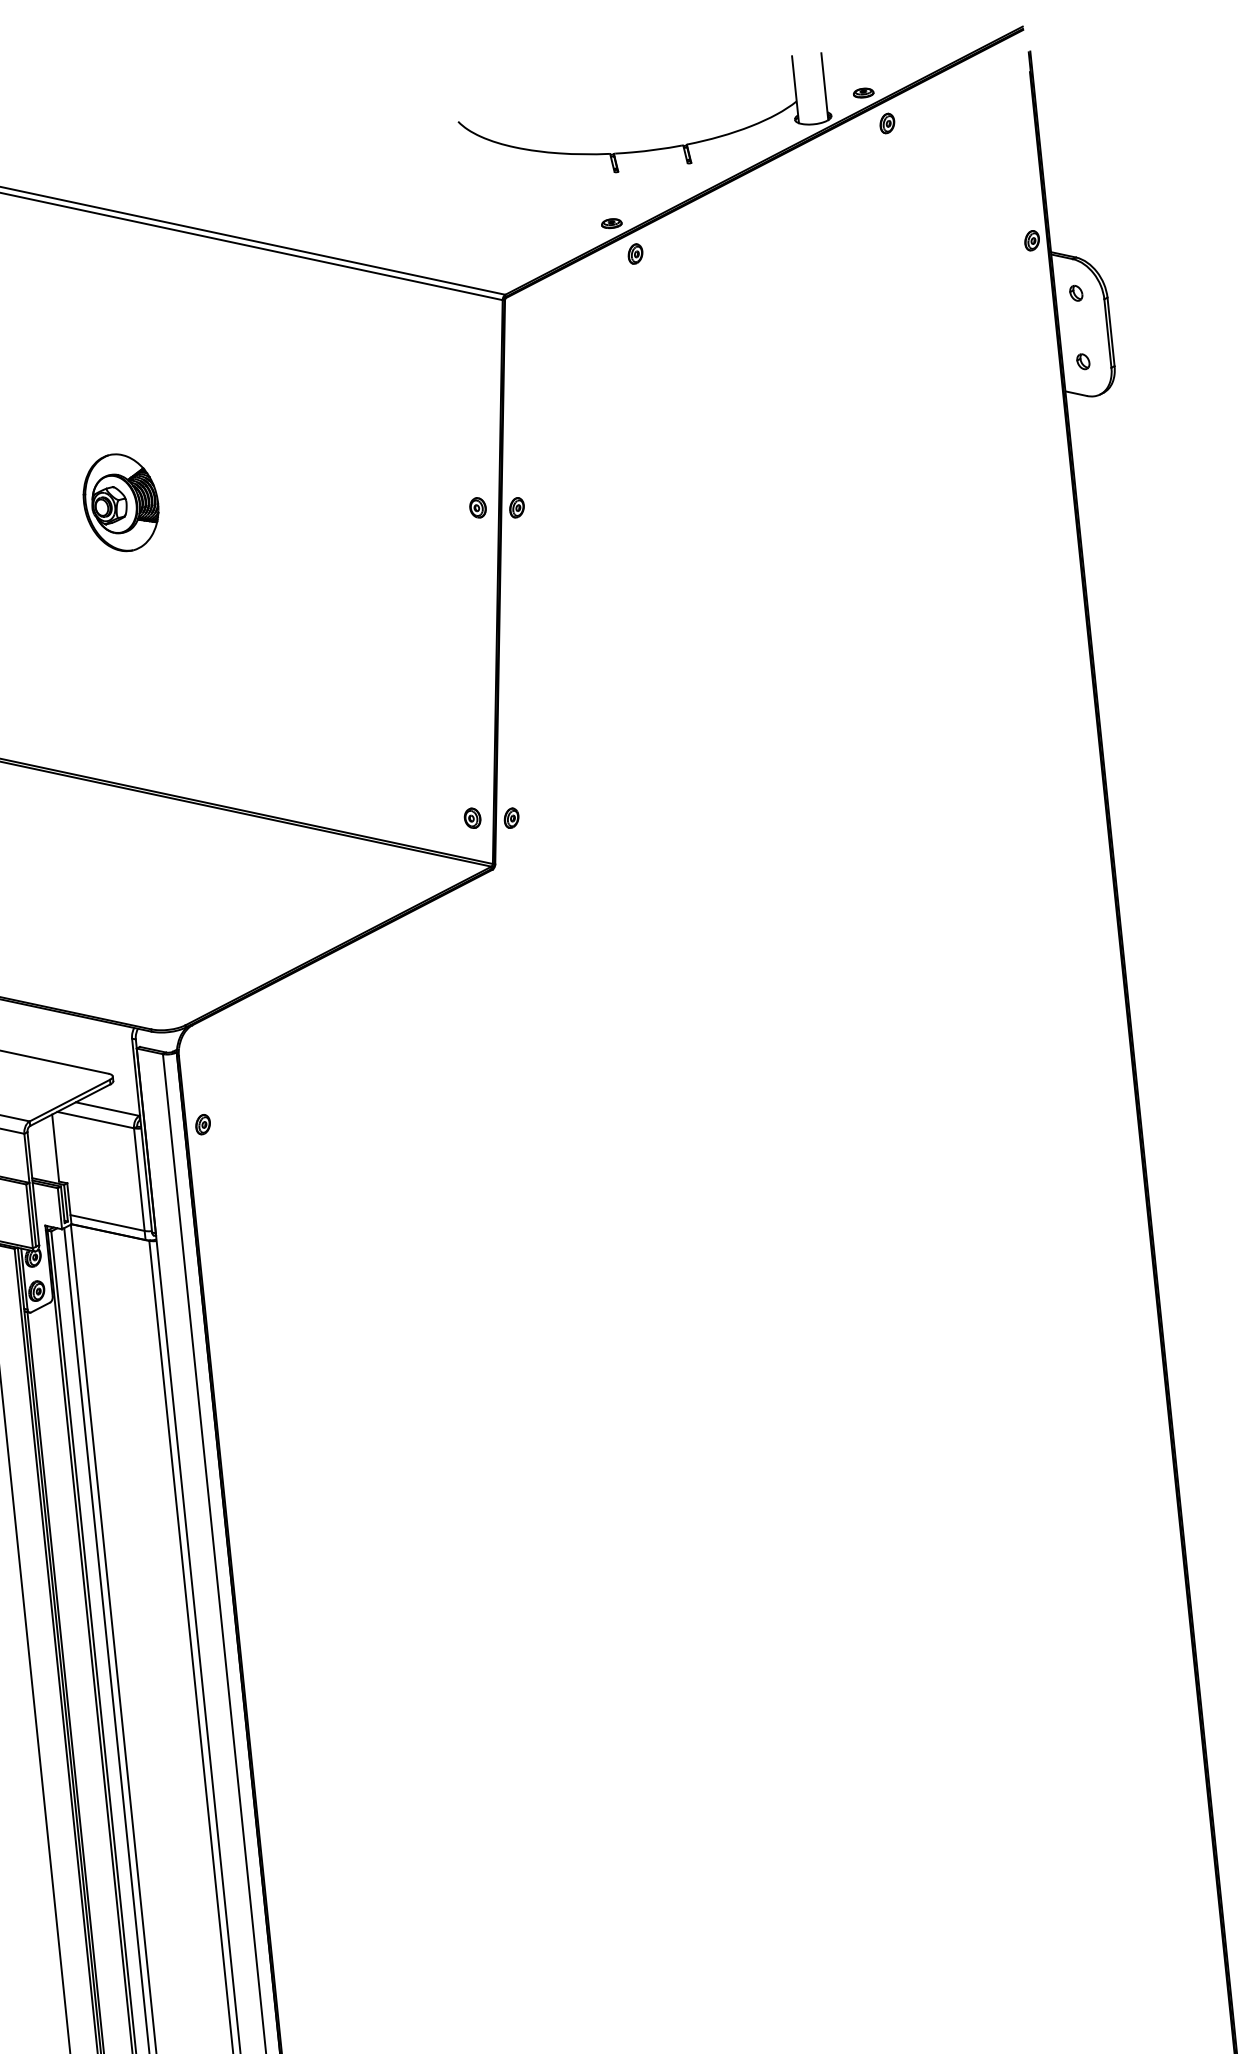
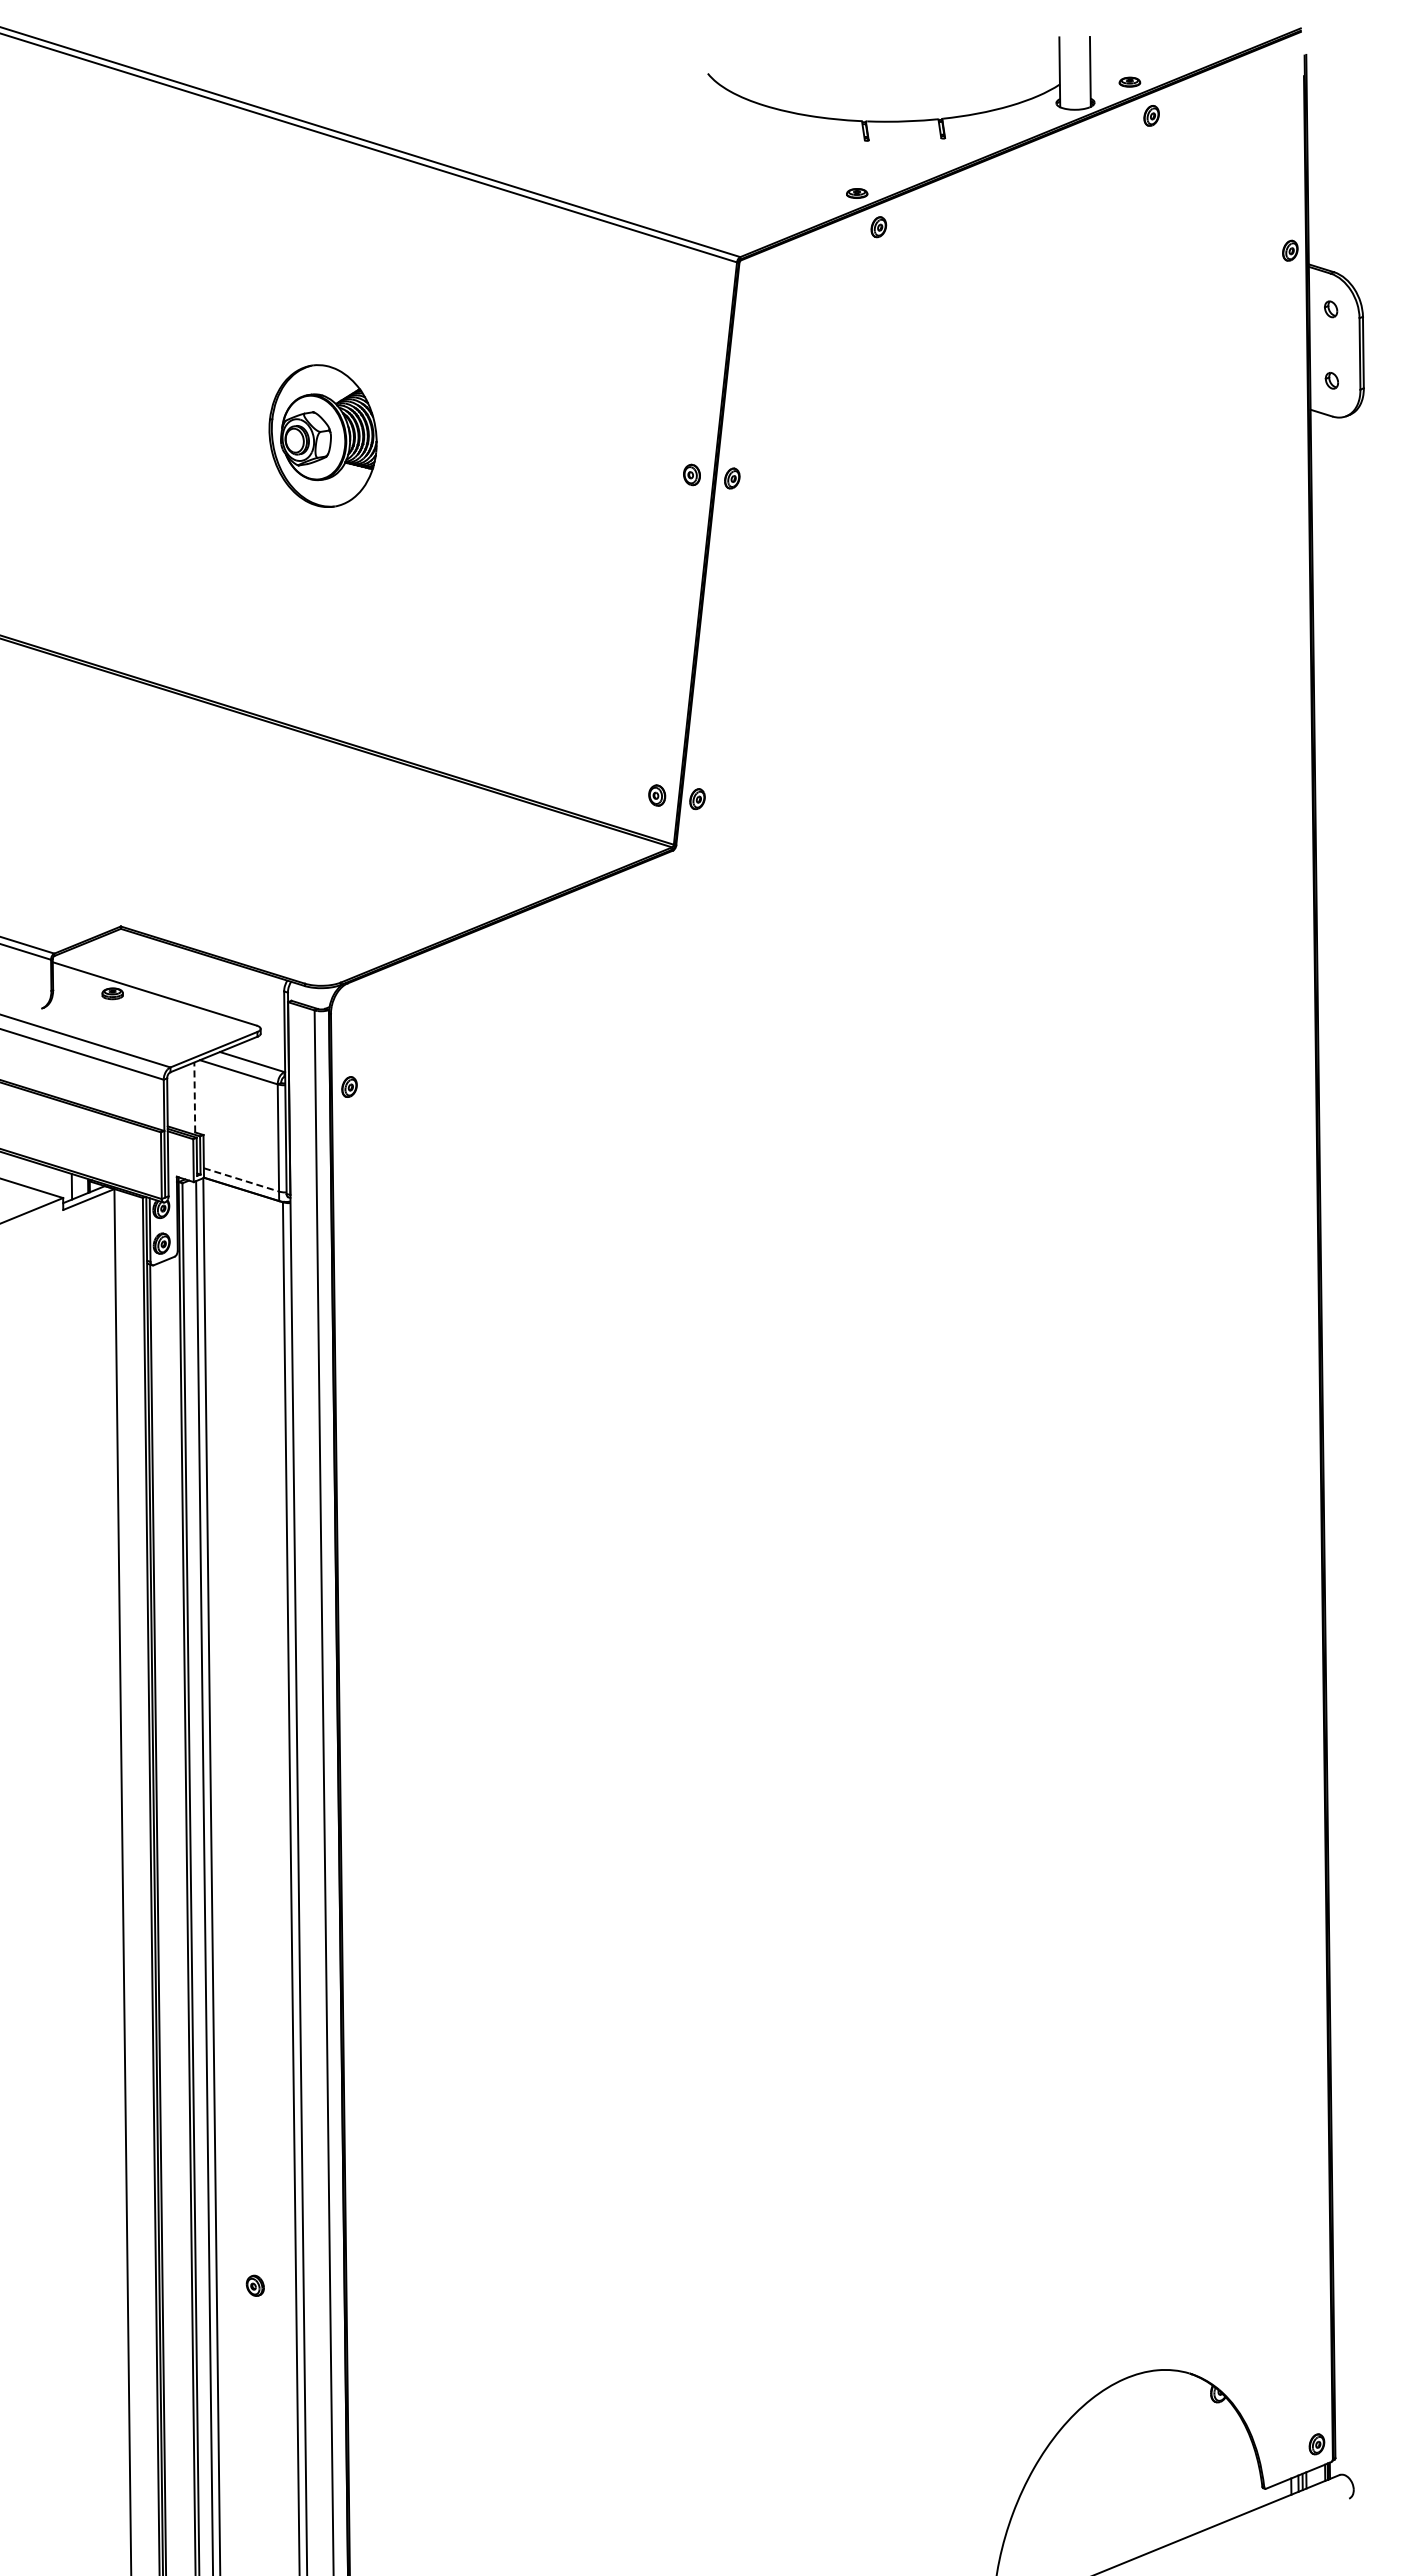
part: (121, 502) -> (323, 435), size x1.4
line: (55, 1148) -> (194, 1097), solid -> dashed
line: (107, 1223) -> (241, 1180), solid -> dashed

